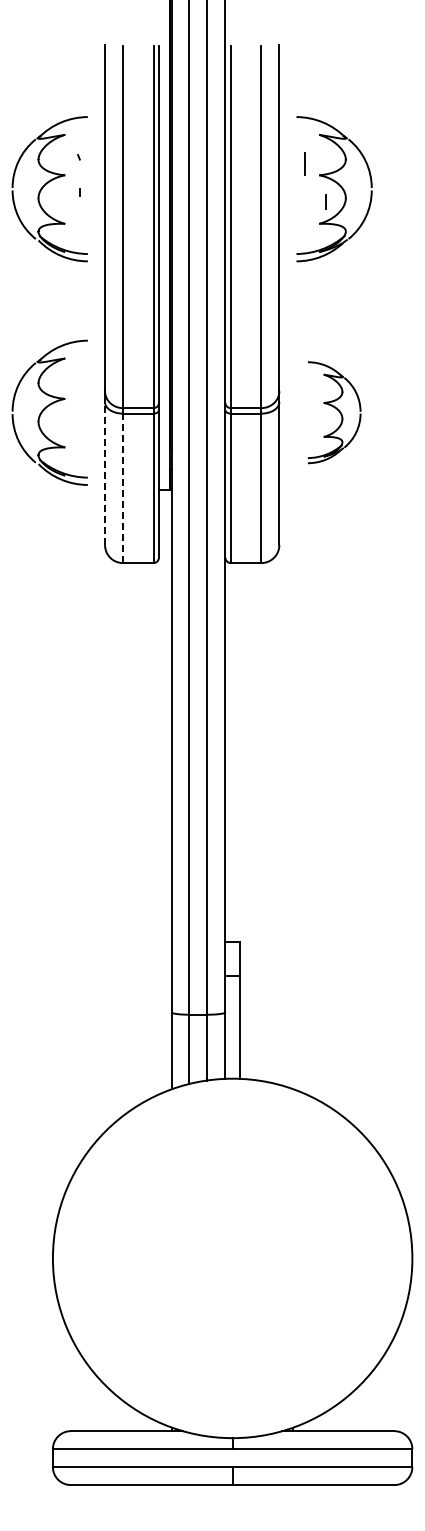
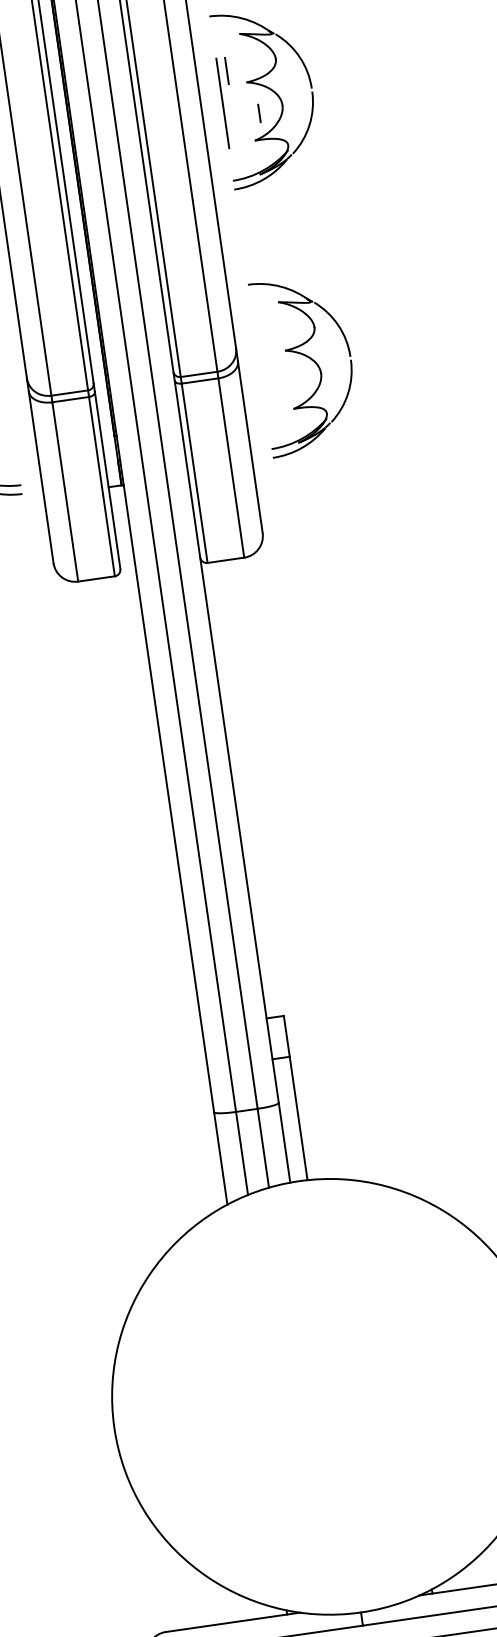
line: (297, 189) -> (222, 103), added
part: (334, 412) -> (305, 364), size x1.43
line: (105, 473) -> (41, 477), dashed -> solid
line: (122, 488) -> (64, 492), dashed -> solid

